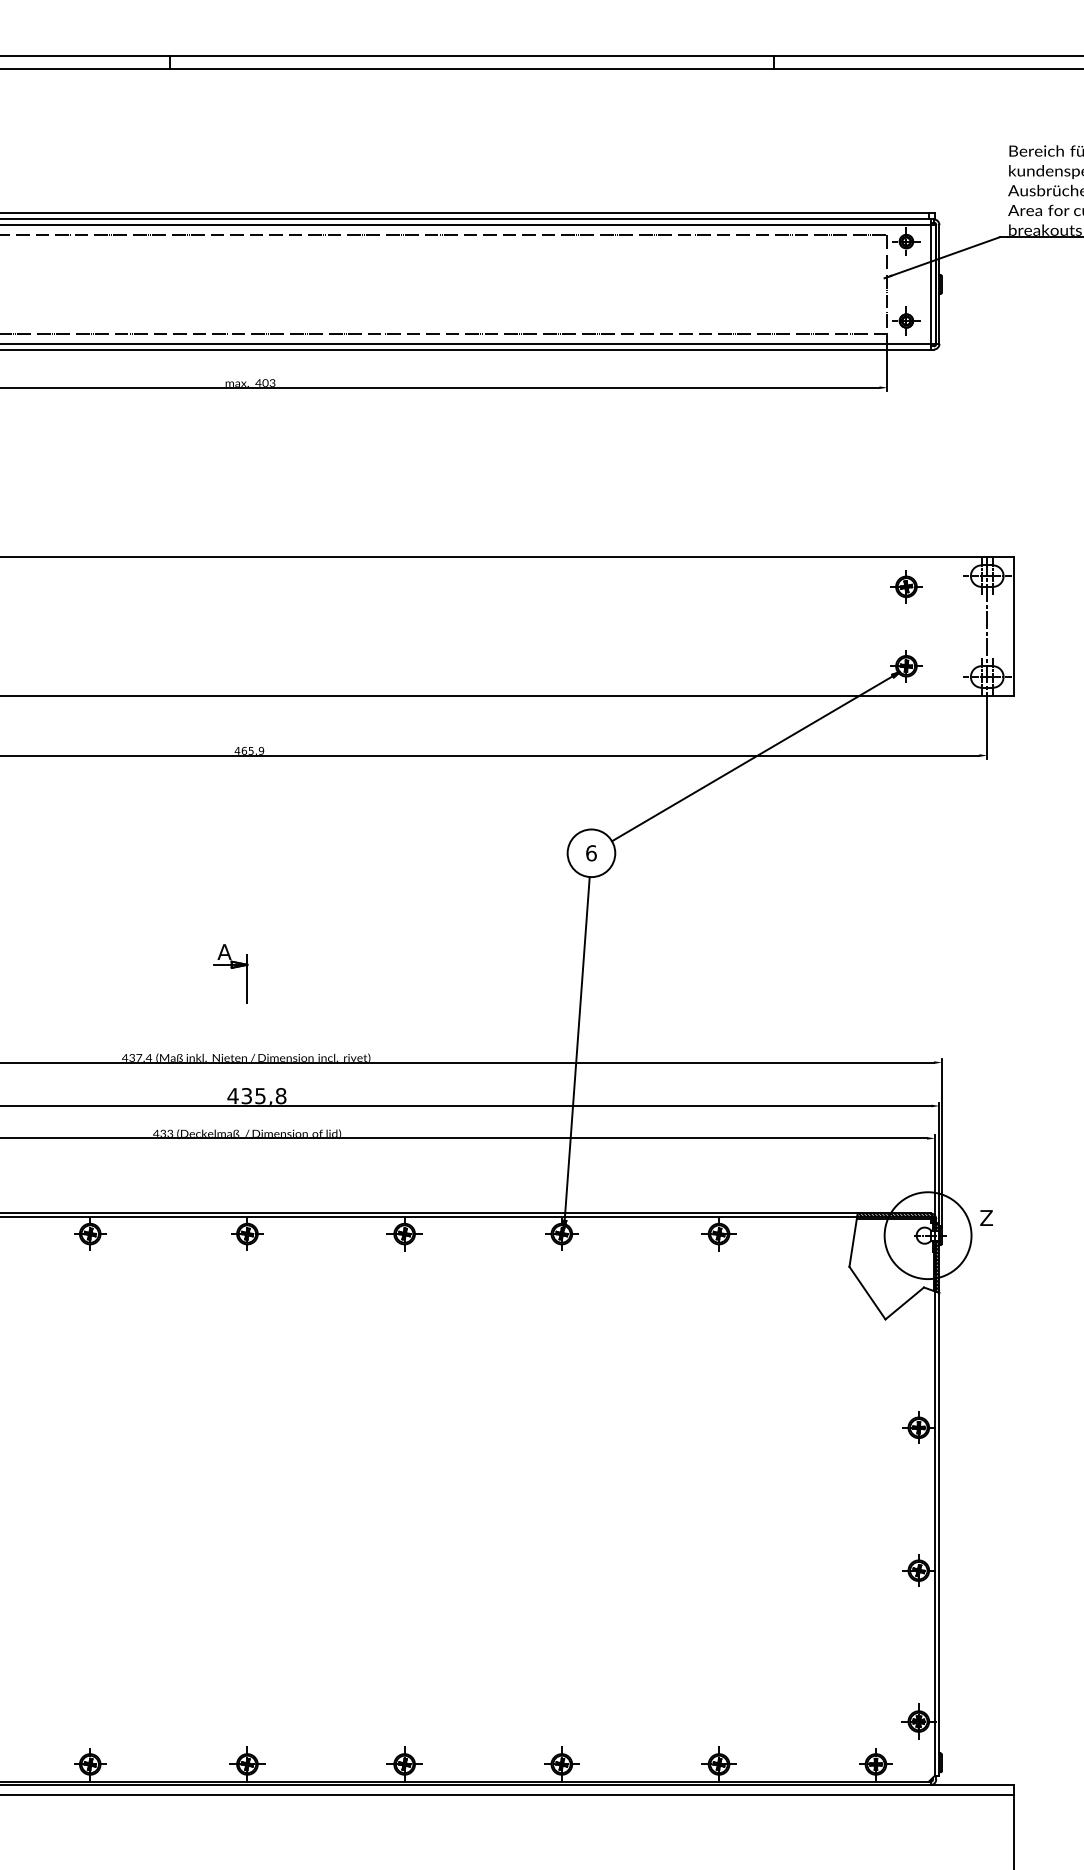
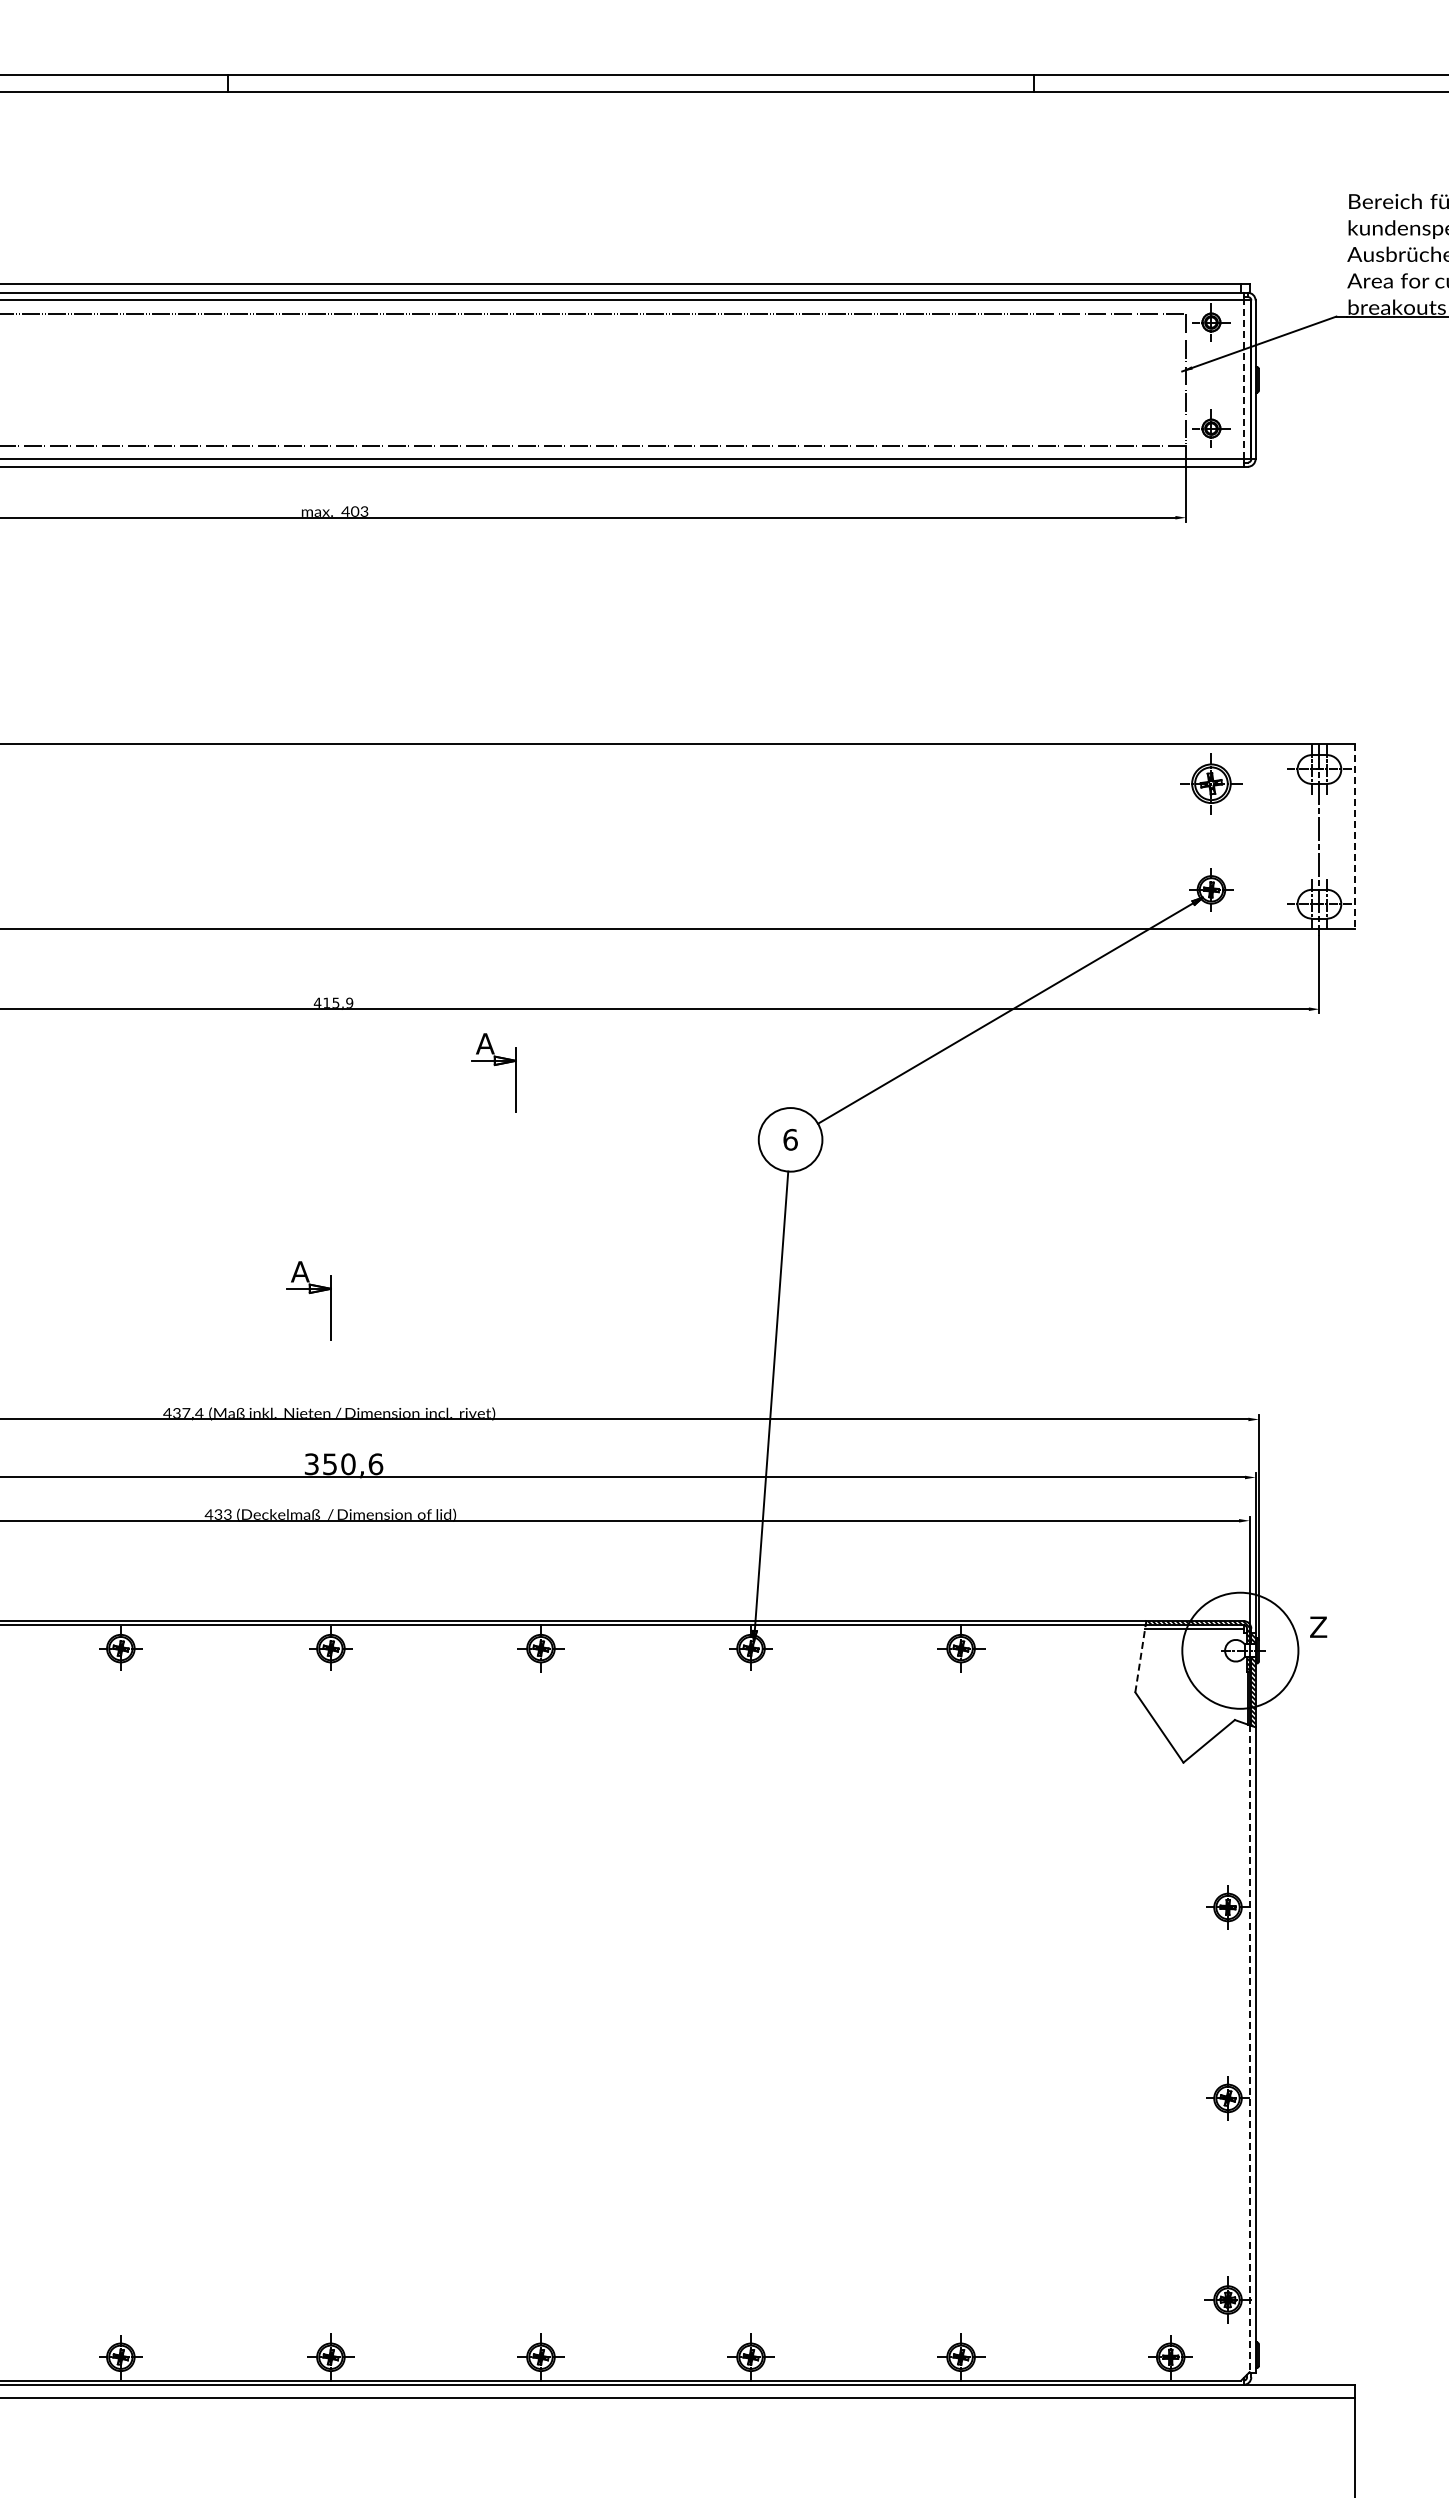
line: (930, 284) -> (1243, 379), solid -> dashed
part: (906, 586) -> (1211, 783), size x1.4
line: (1013, 626) -> (1354, 836), solid -> dashed
text: (244, 750) -> (326, 1002), 465,9 -> 415,9
part: (369, 797) -> (493, 1065), added
text: (256, 1096) -> (343, 1464), 435,8 -> 350,6
line: (853, 1241) -> (1140, 1658), solid -> dashed
line: (934, 1534) -> (1249, 2049), solid -> dashed

